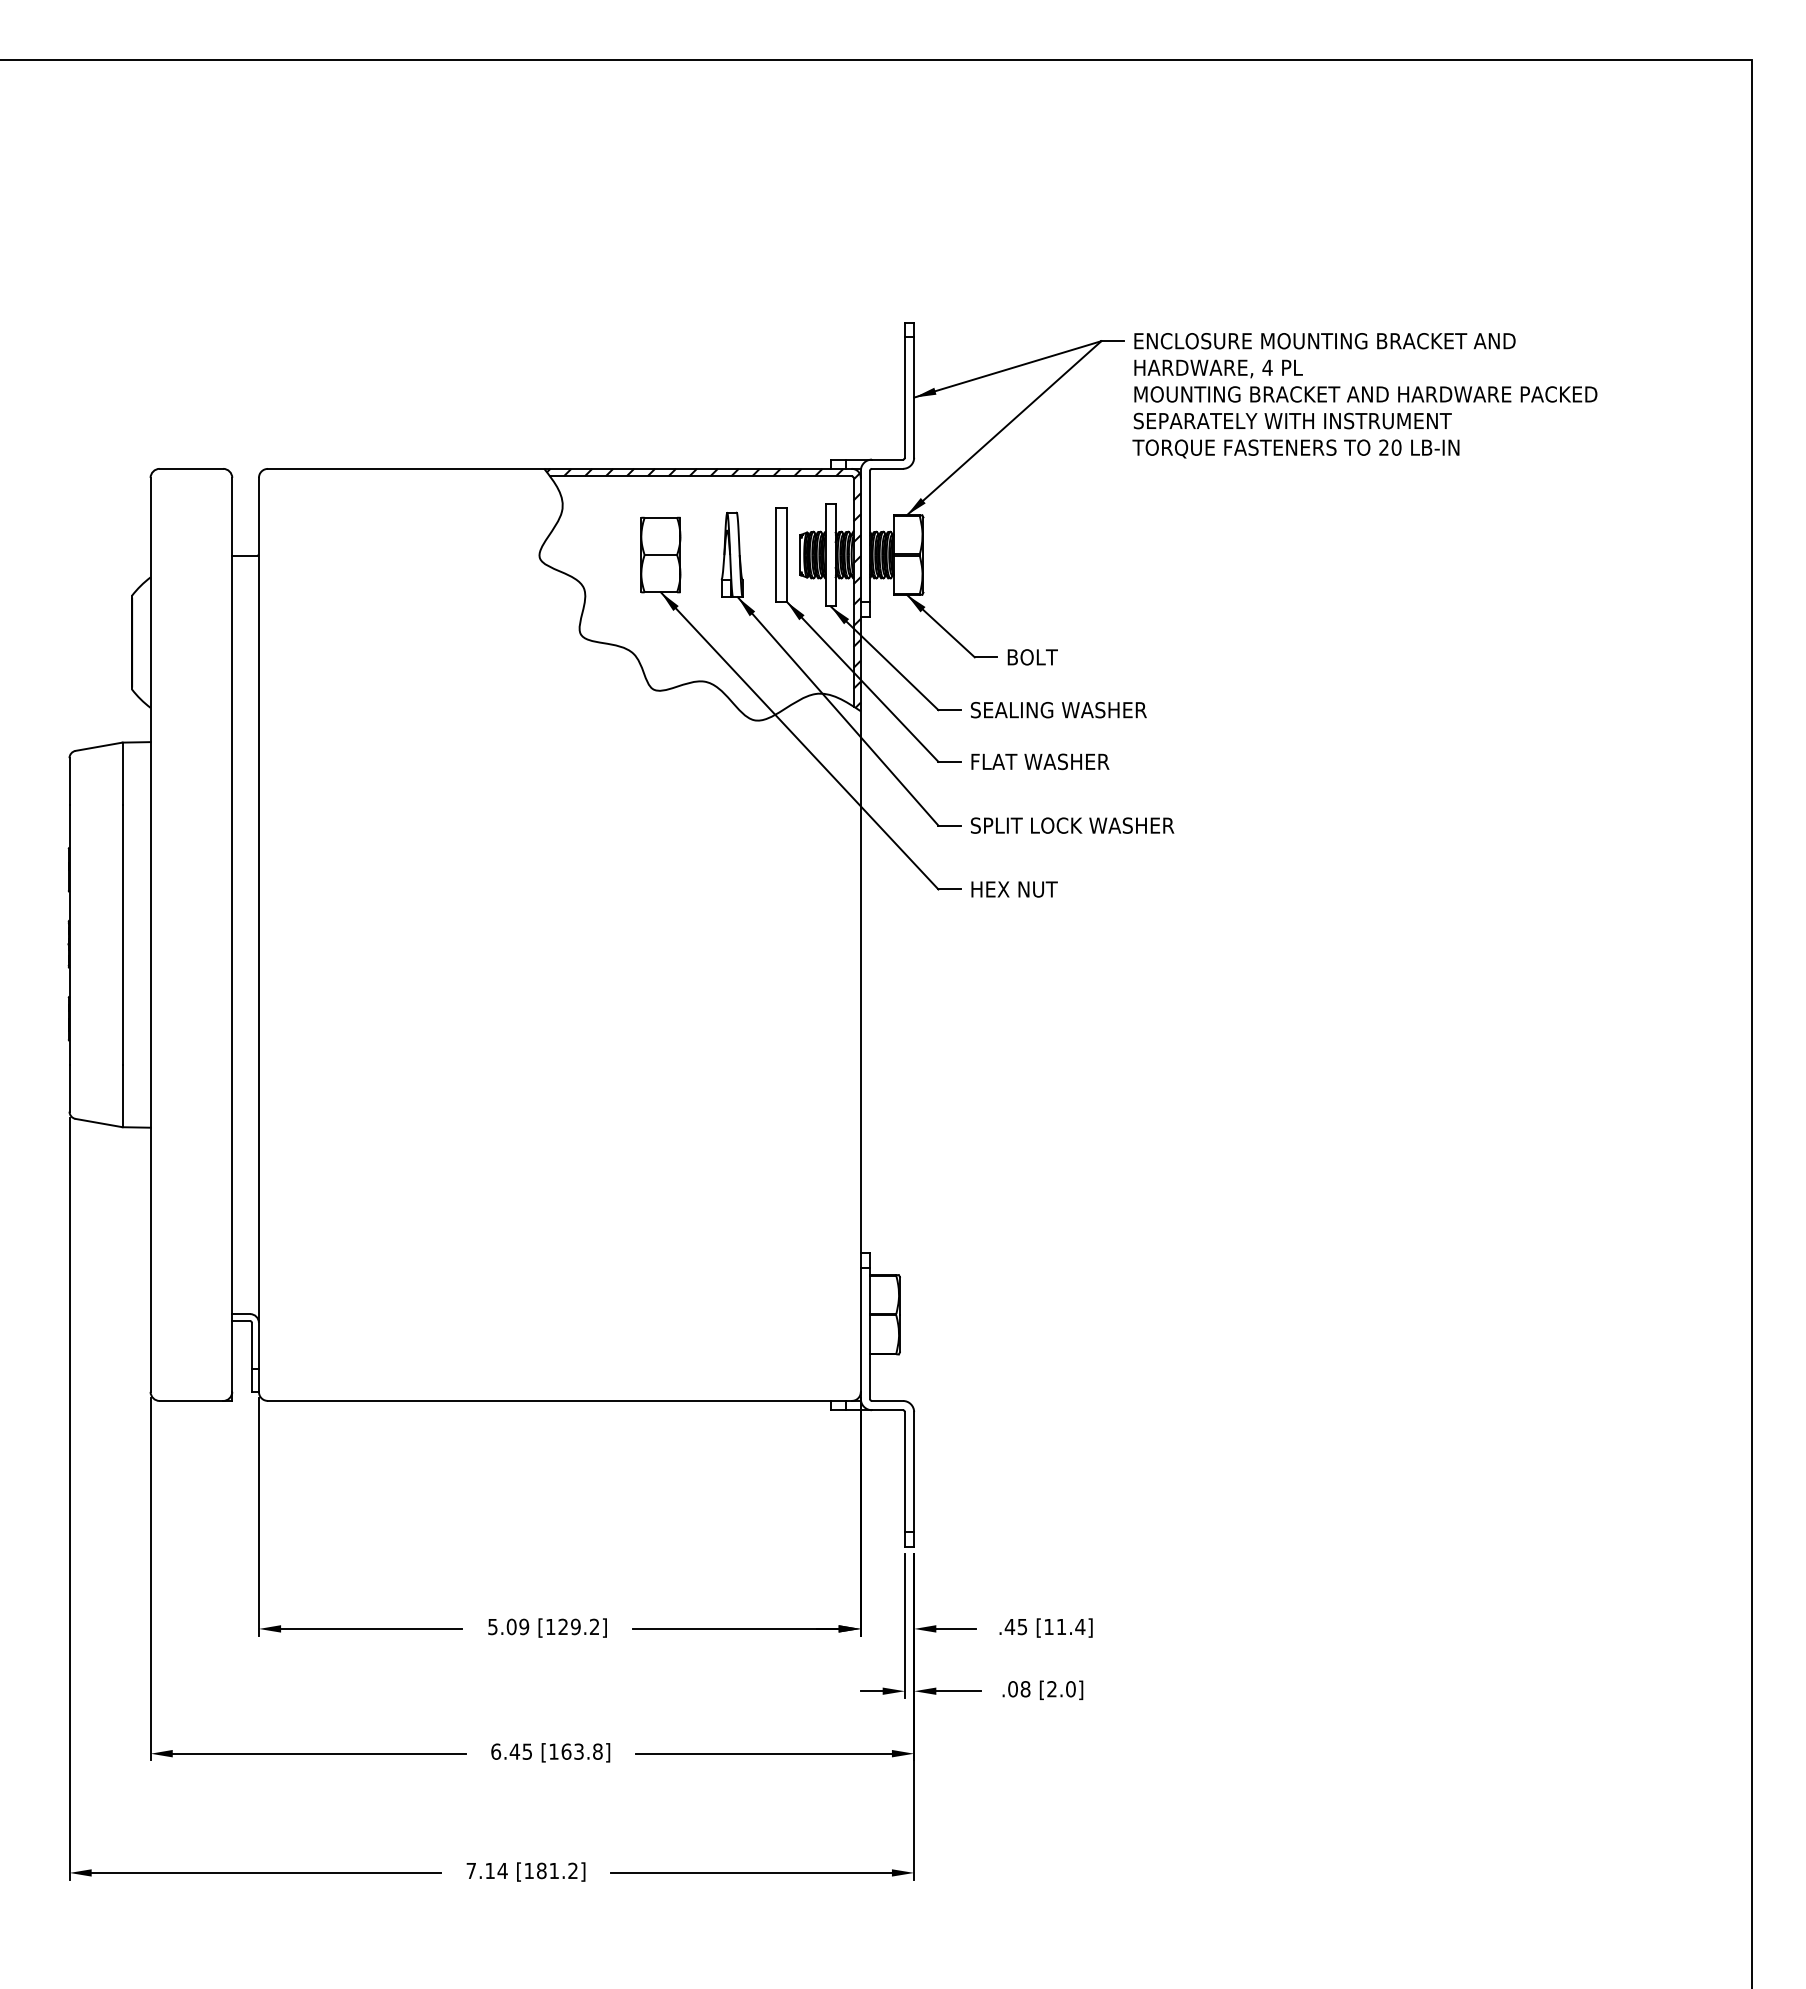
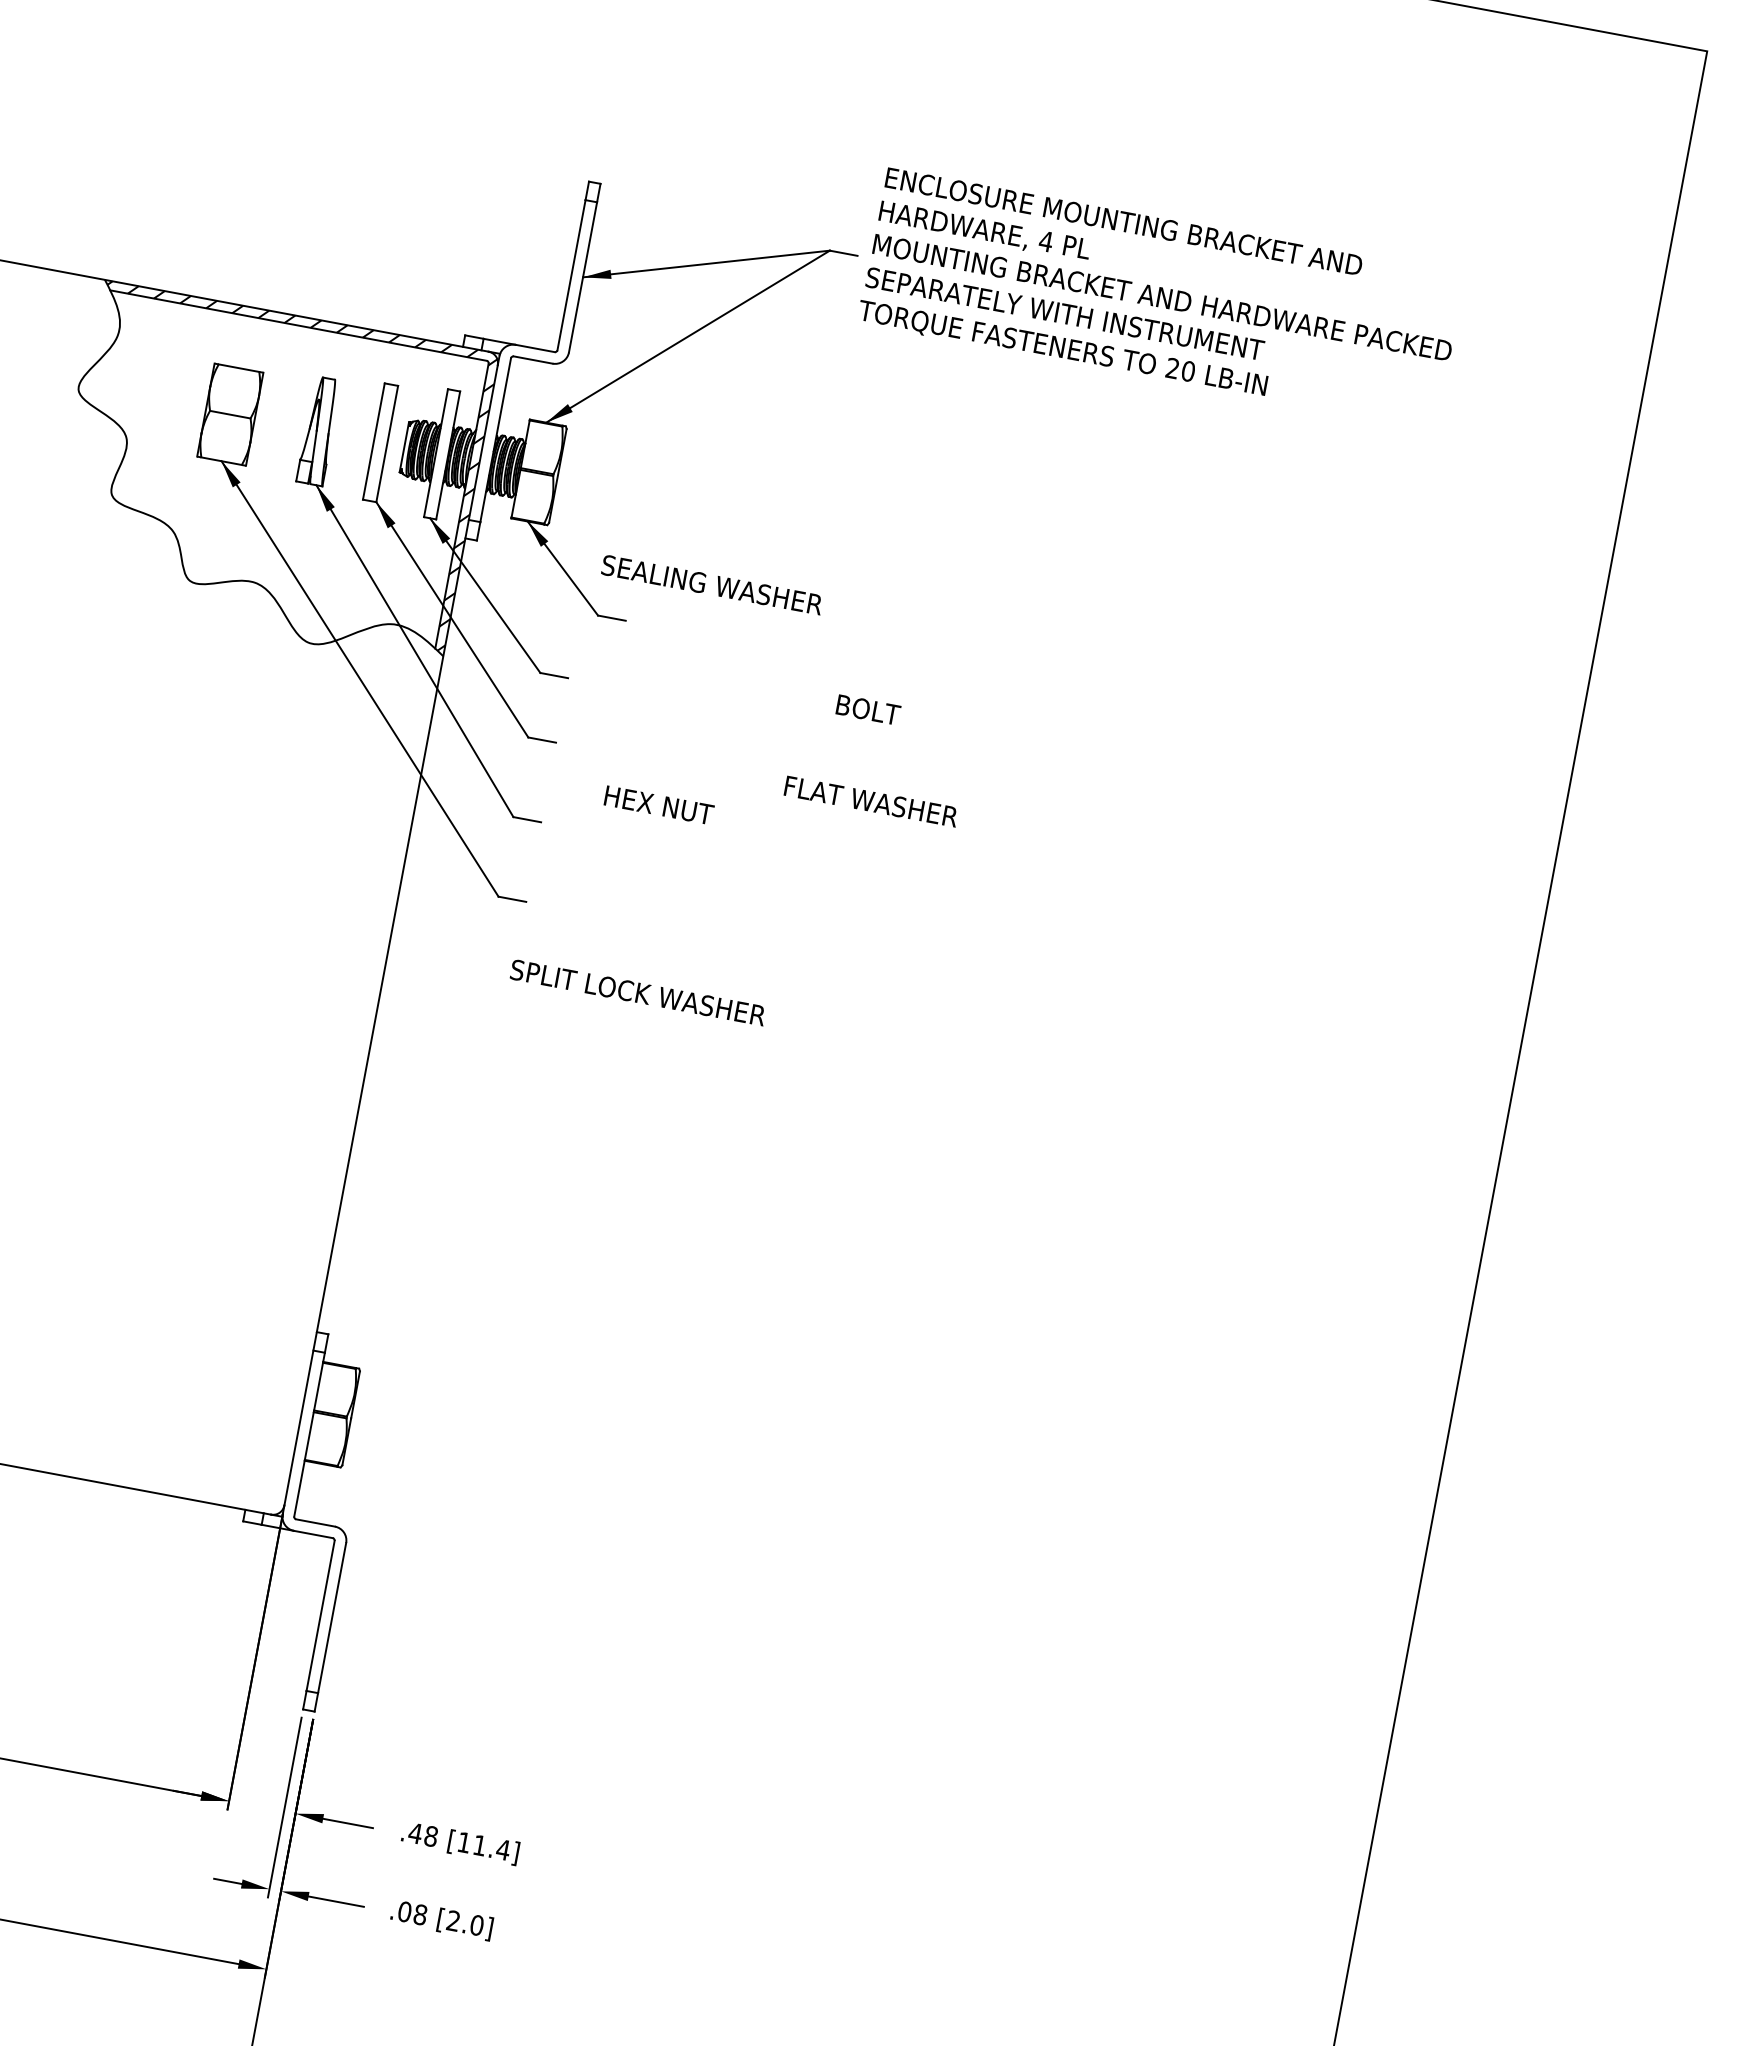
text: (1364, 395) -> (1160, 298), moved
text: (1032, 657) -> (867, 710), moved
text: (1058, 710) -> (711, 585), moved
text: (1040, 761) -> (871, 801), moved
text: (1072, 825) -> (638, 992), moved
text: (1014, 889) -> (659, 805), moved
text: (1022, 1626) -> (431, 1835), .45 -> .48

